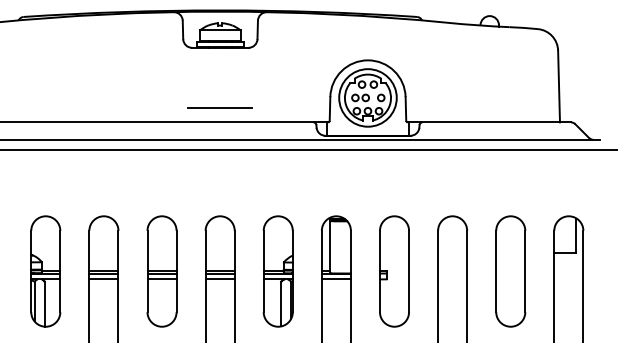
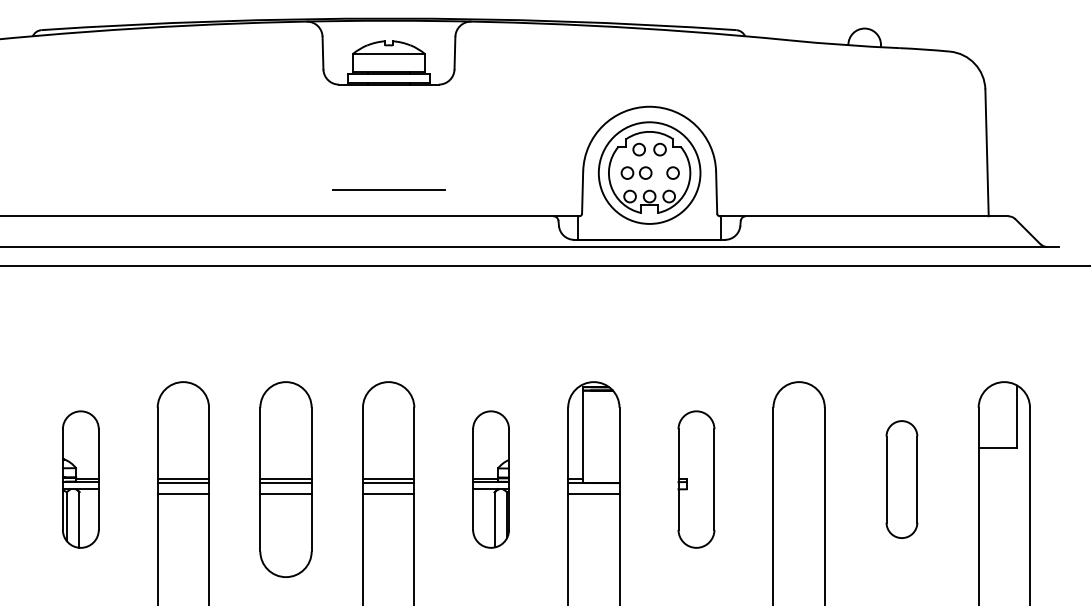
part: (45, 271) -> (80, 479), size x0.7
part: (277, 271) -> (489, 479), size x0.7
part: (394, 271) -> (696, 479), size x0.7
part: (510, 271) -> (901, 479), size x0.6

